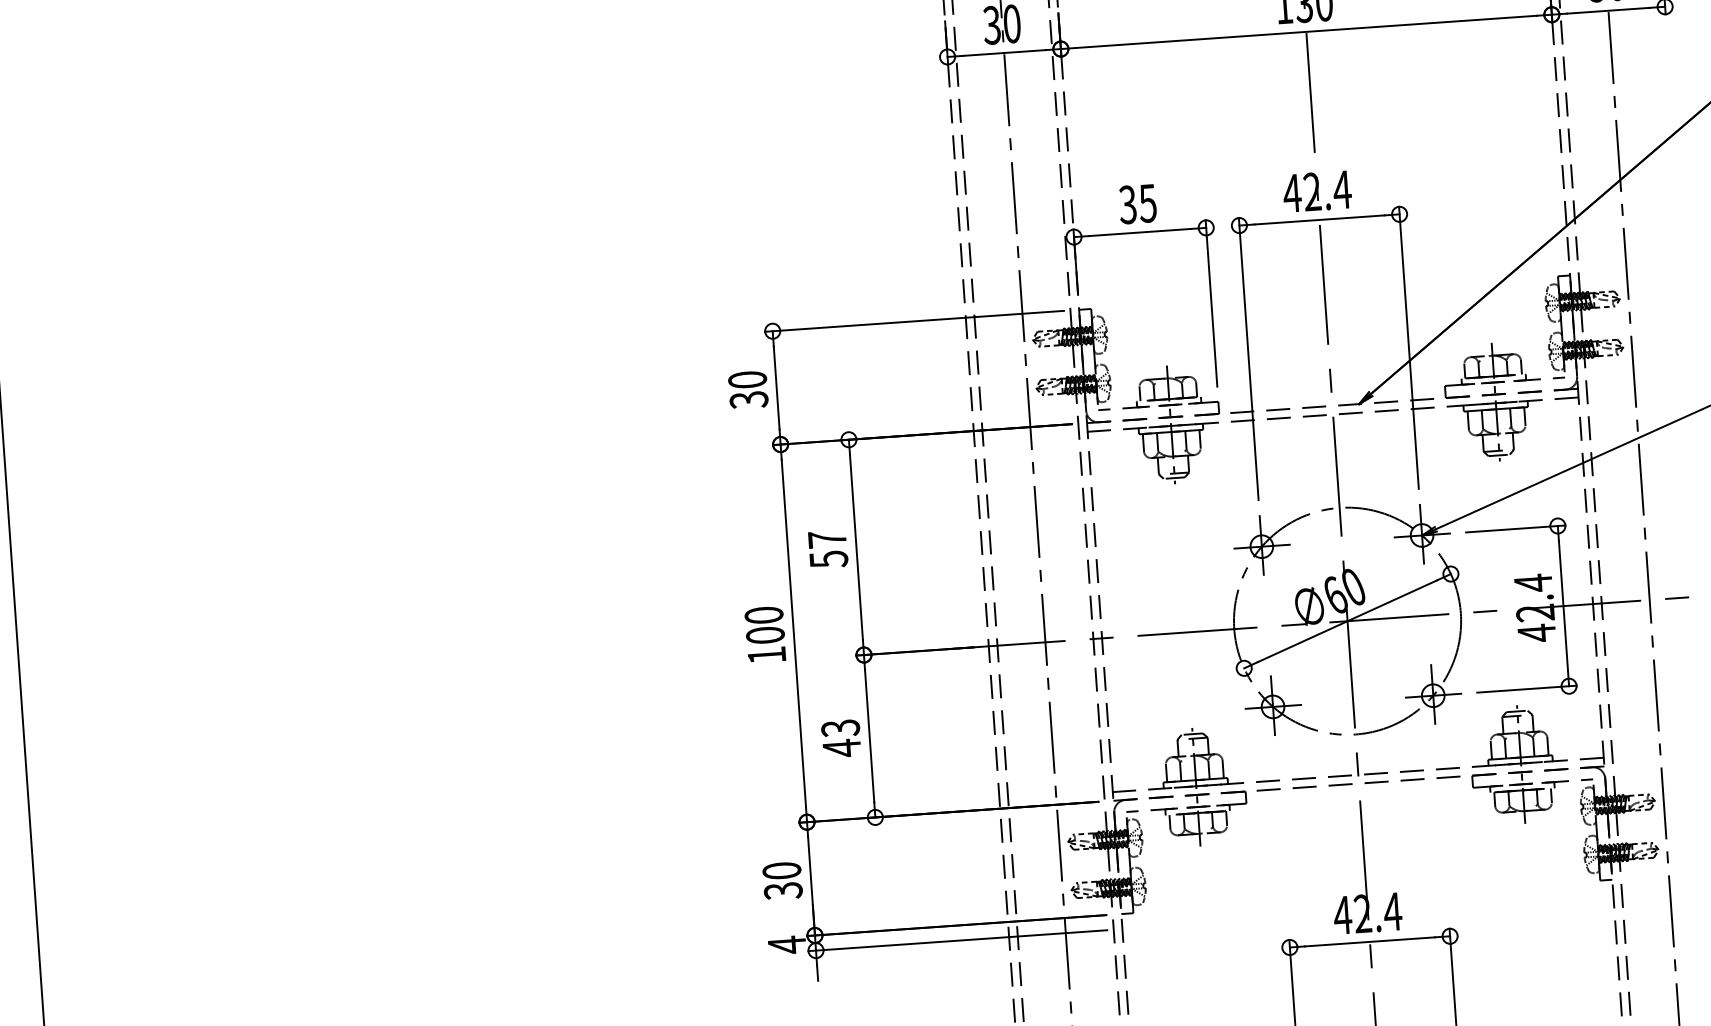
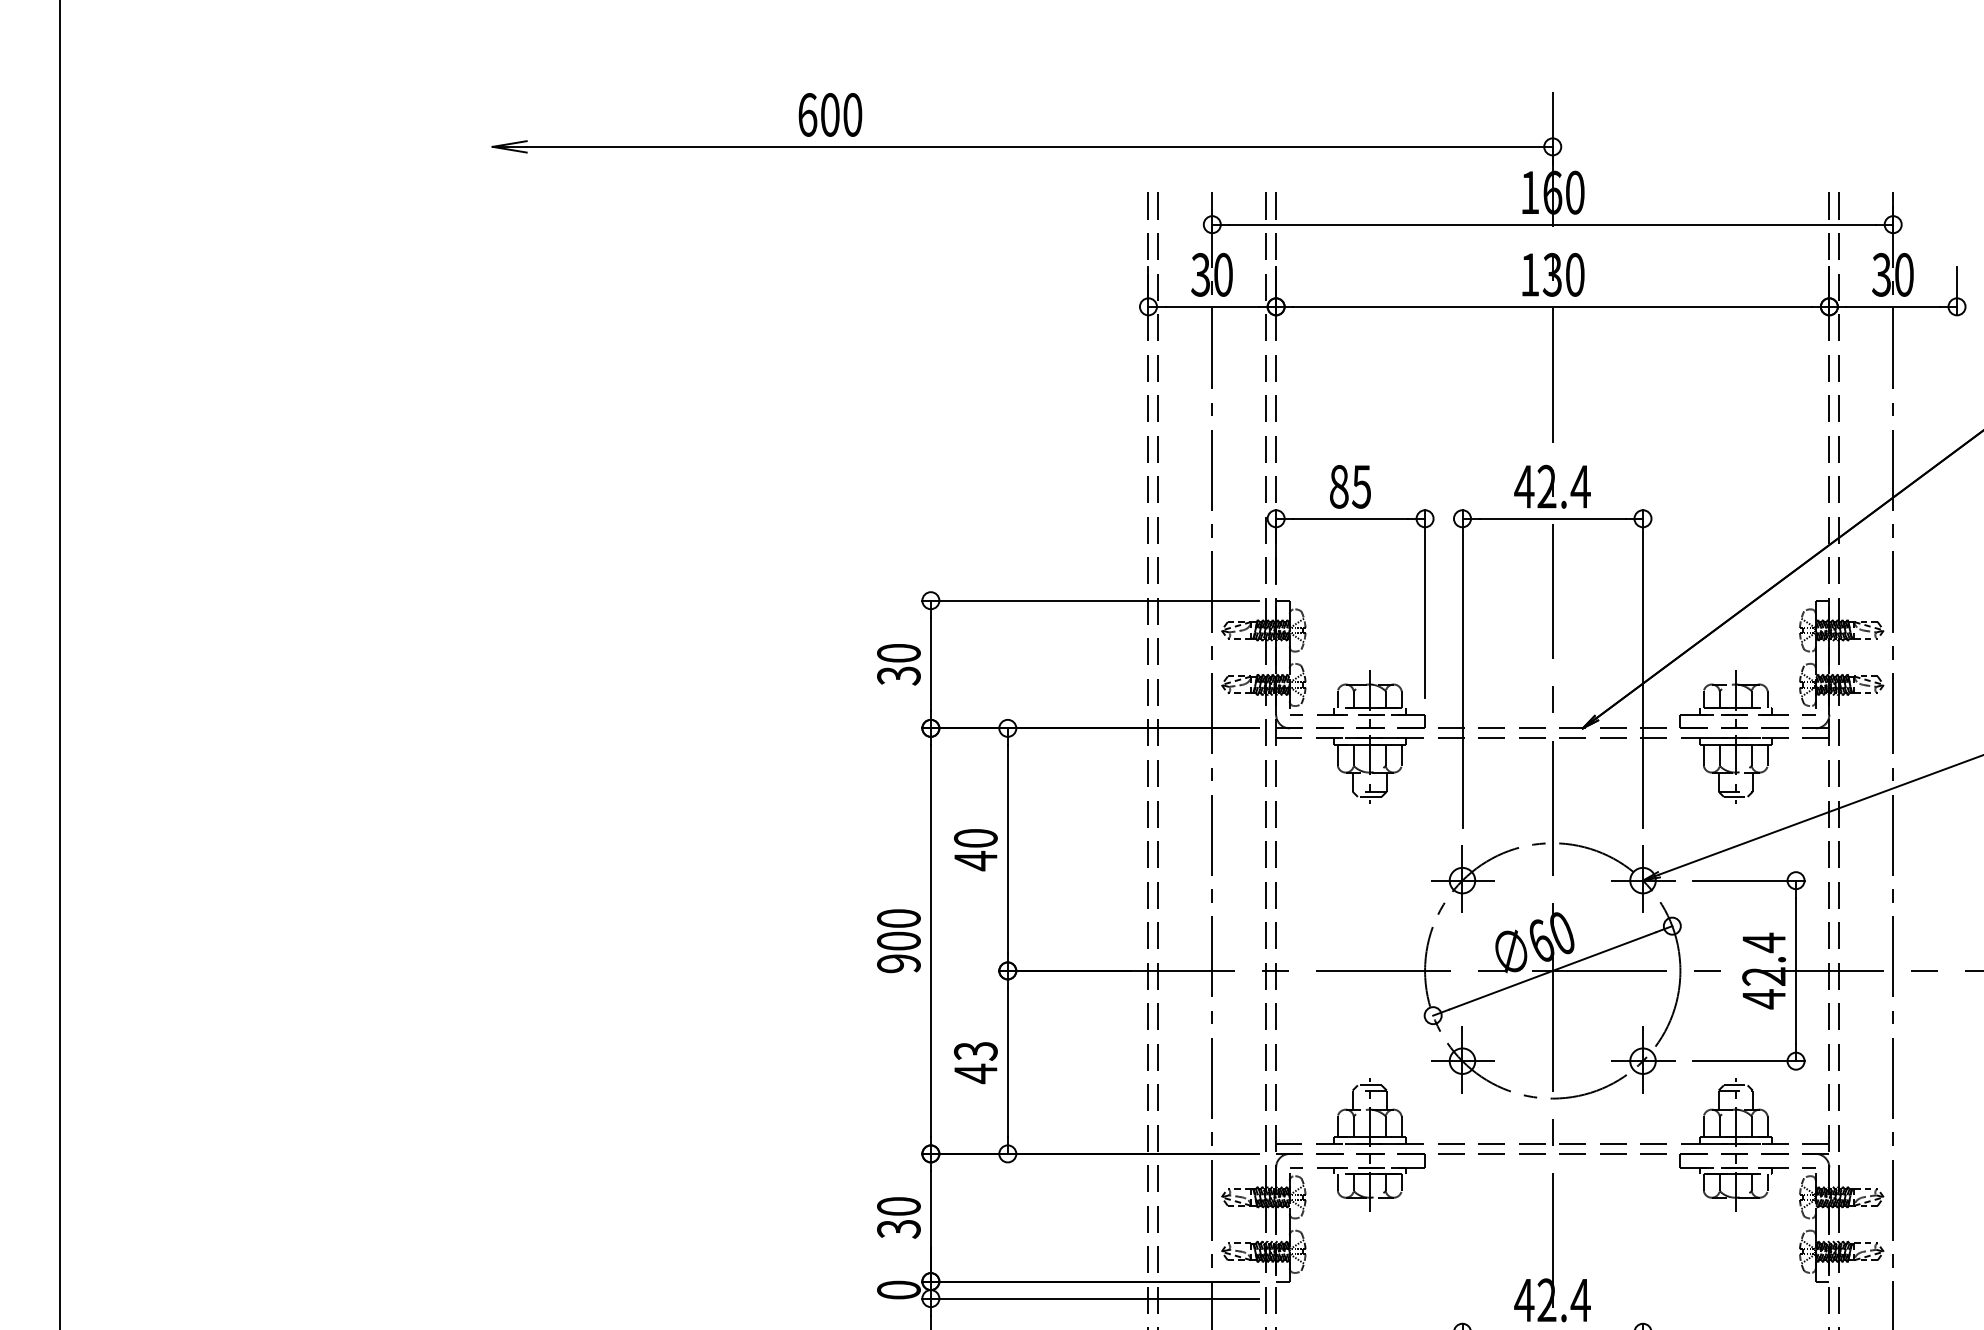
text: (1127, 204) -> (1338, 486), 35 -> 85
text: (827, 550) -> (975, 850), 57 -> 40
text: (766, 655) -> (898, 963), 100 -> 900
text: (786, 945) -> (898, 1290), 4 -> 0

